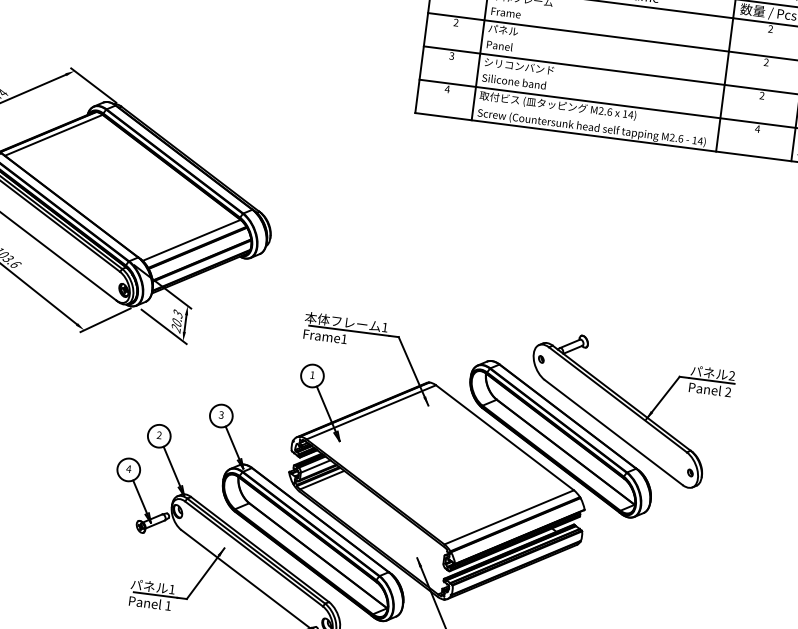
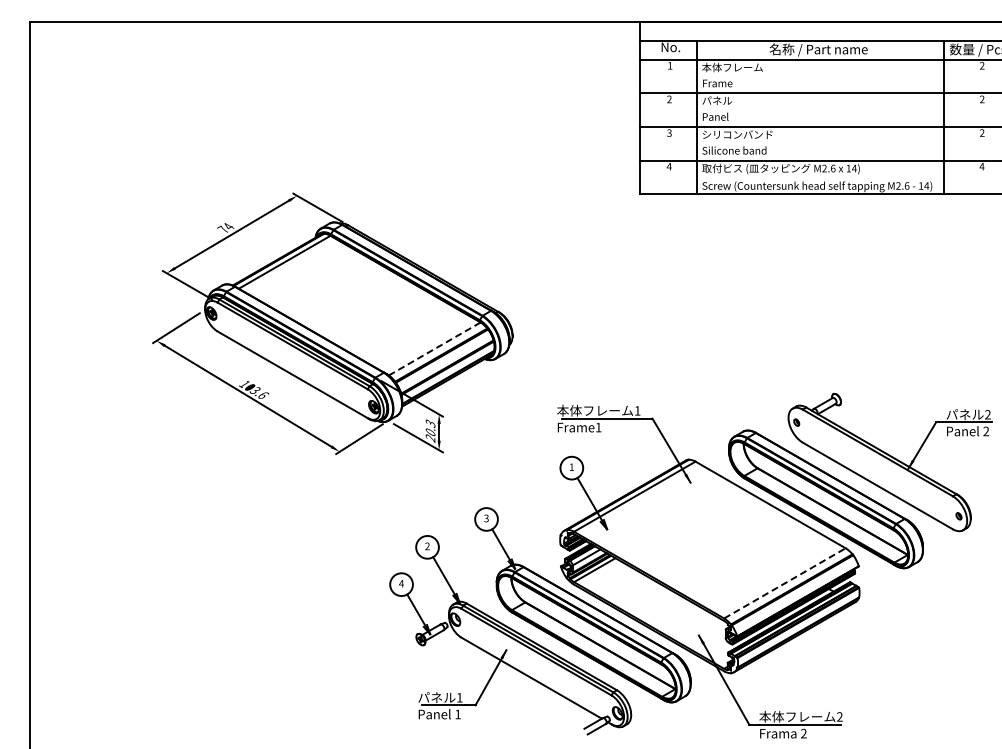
line: (192, 240) -> (435, 348), solid -> dashed
line: (509, 517) -> (785, 583), solid -> dashed

